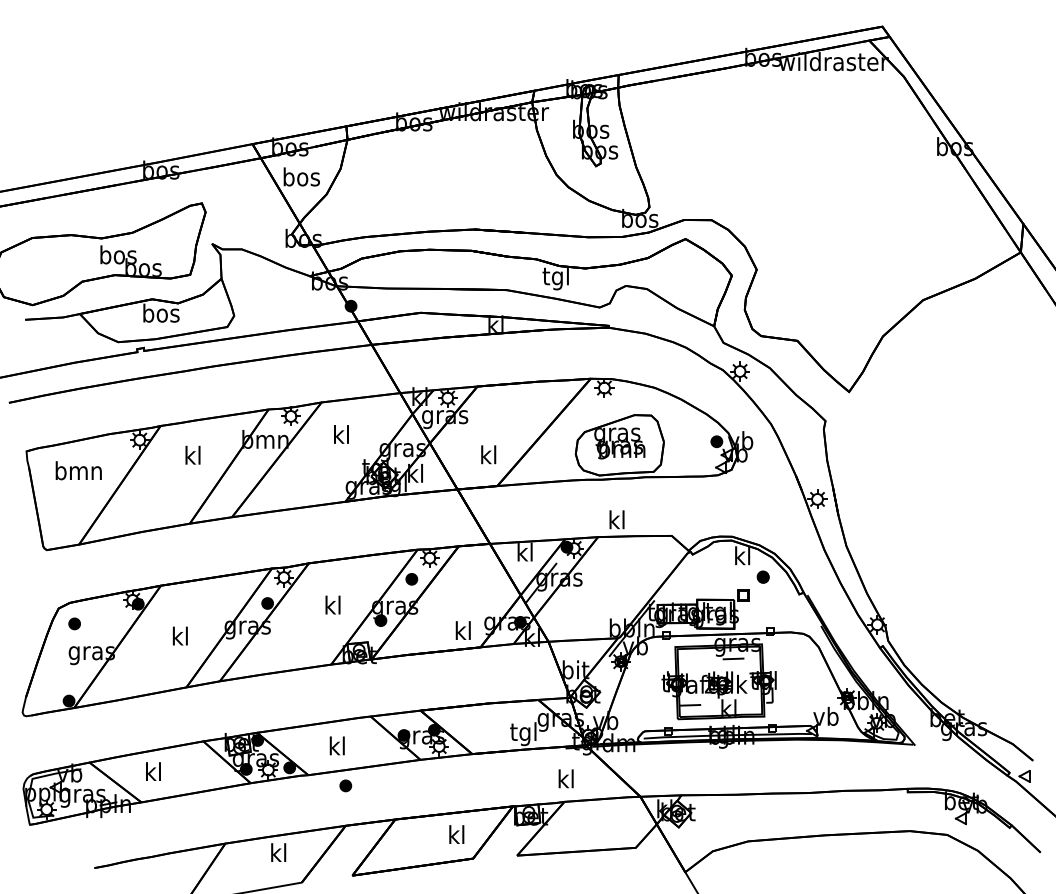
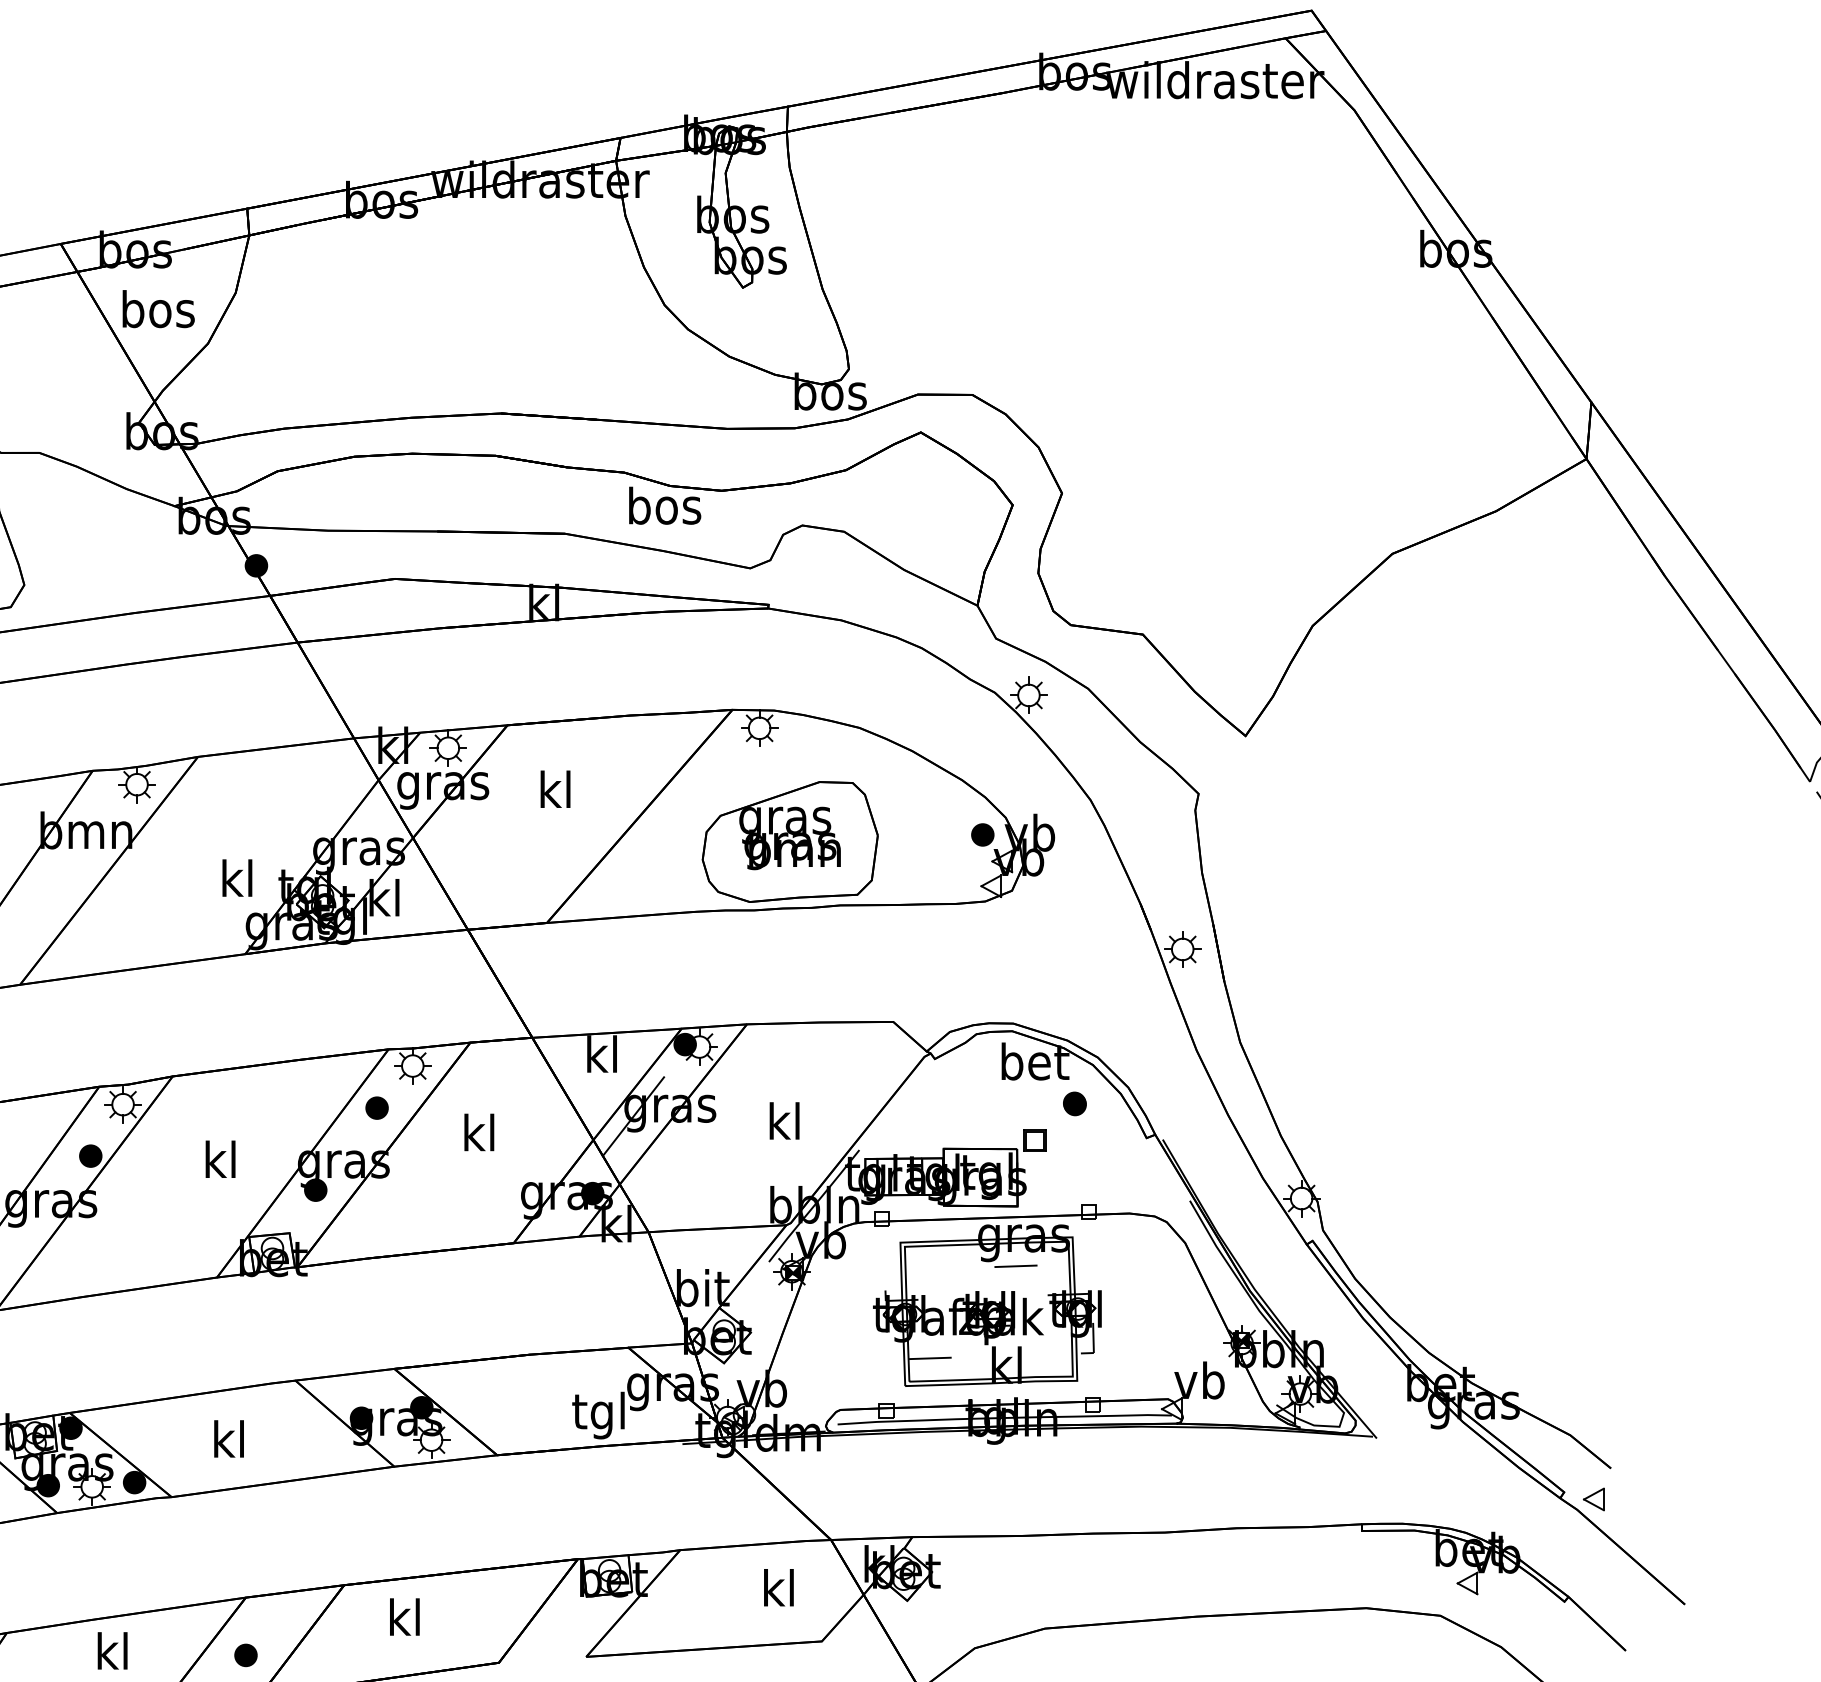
text: (556, 278) -> (664, 510), tgl -> bos
text: (341, 434) -> (237, 878), moved
text: (488, 454) -> (555, 788), moved
text: (616, 519) -> (783, 1120), moved
text: (743, 555) -> (1035, 1060), kl -> bet
text: (462, 630) -> (477, 1132), moved
text: (565, 778) -> (777, 1587), moved
part: (345, 785) -> (245, 1654), moved
text: (456, 834) -> (404, 1616), moved

